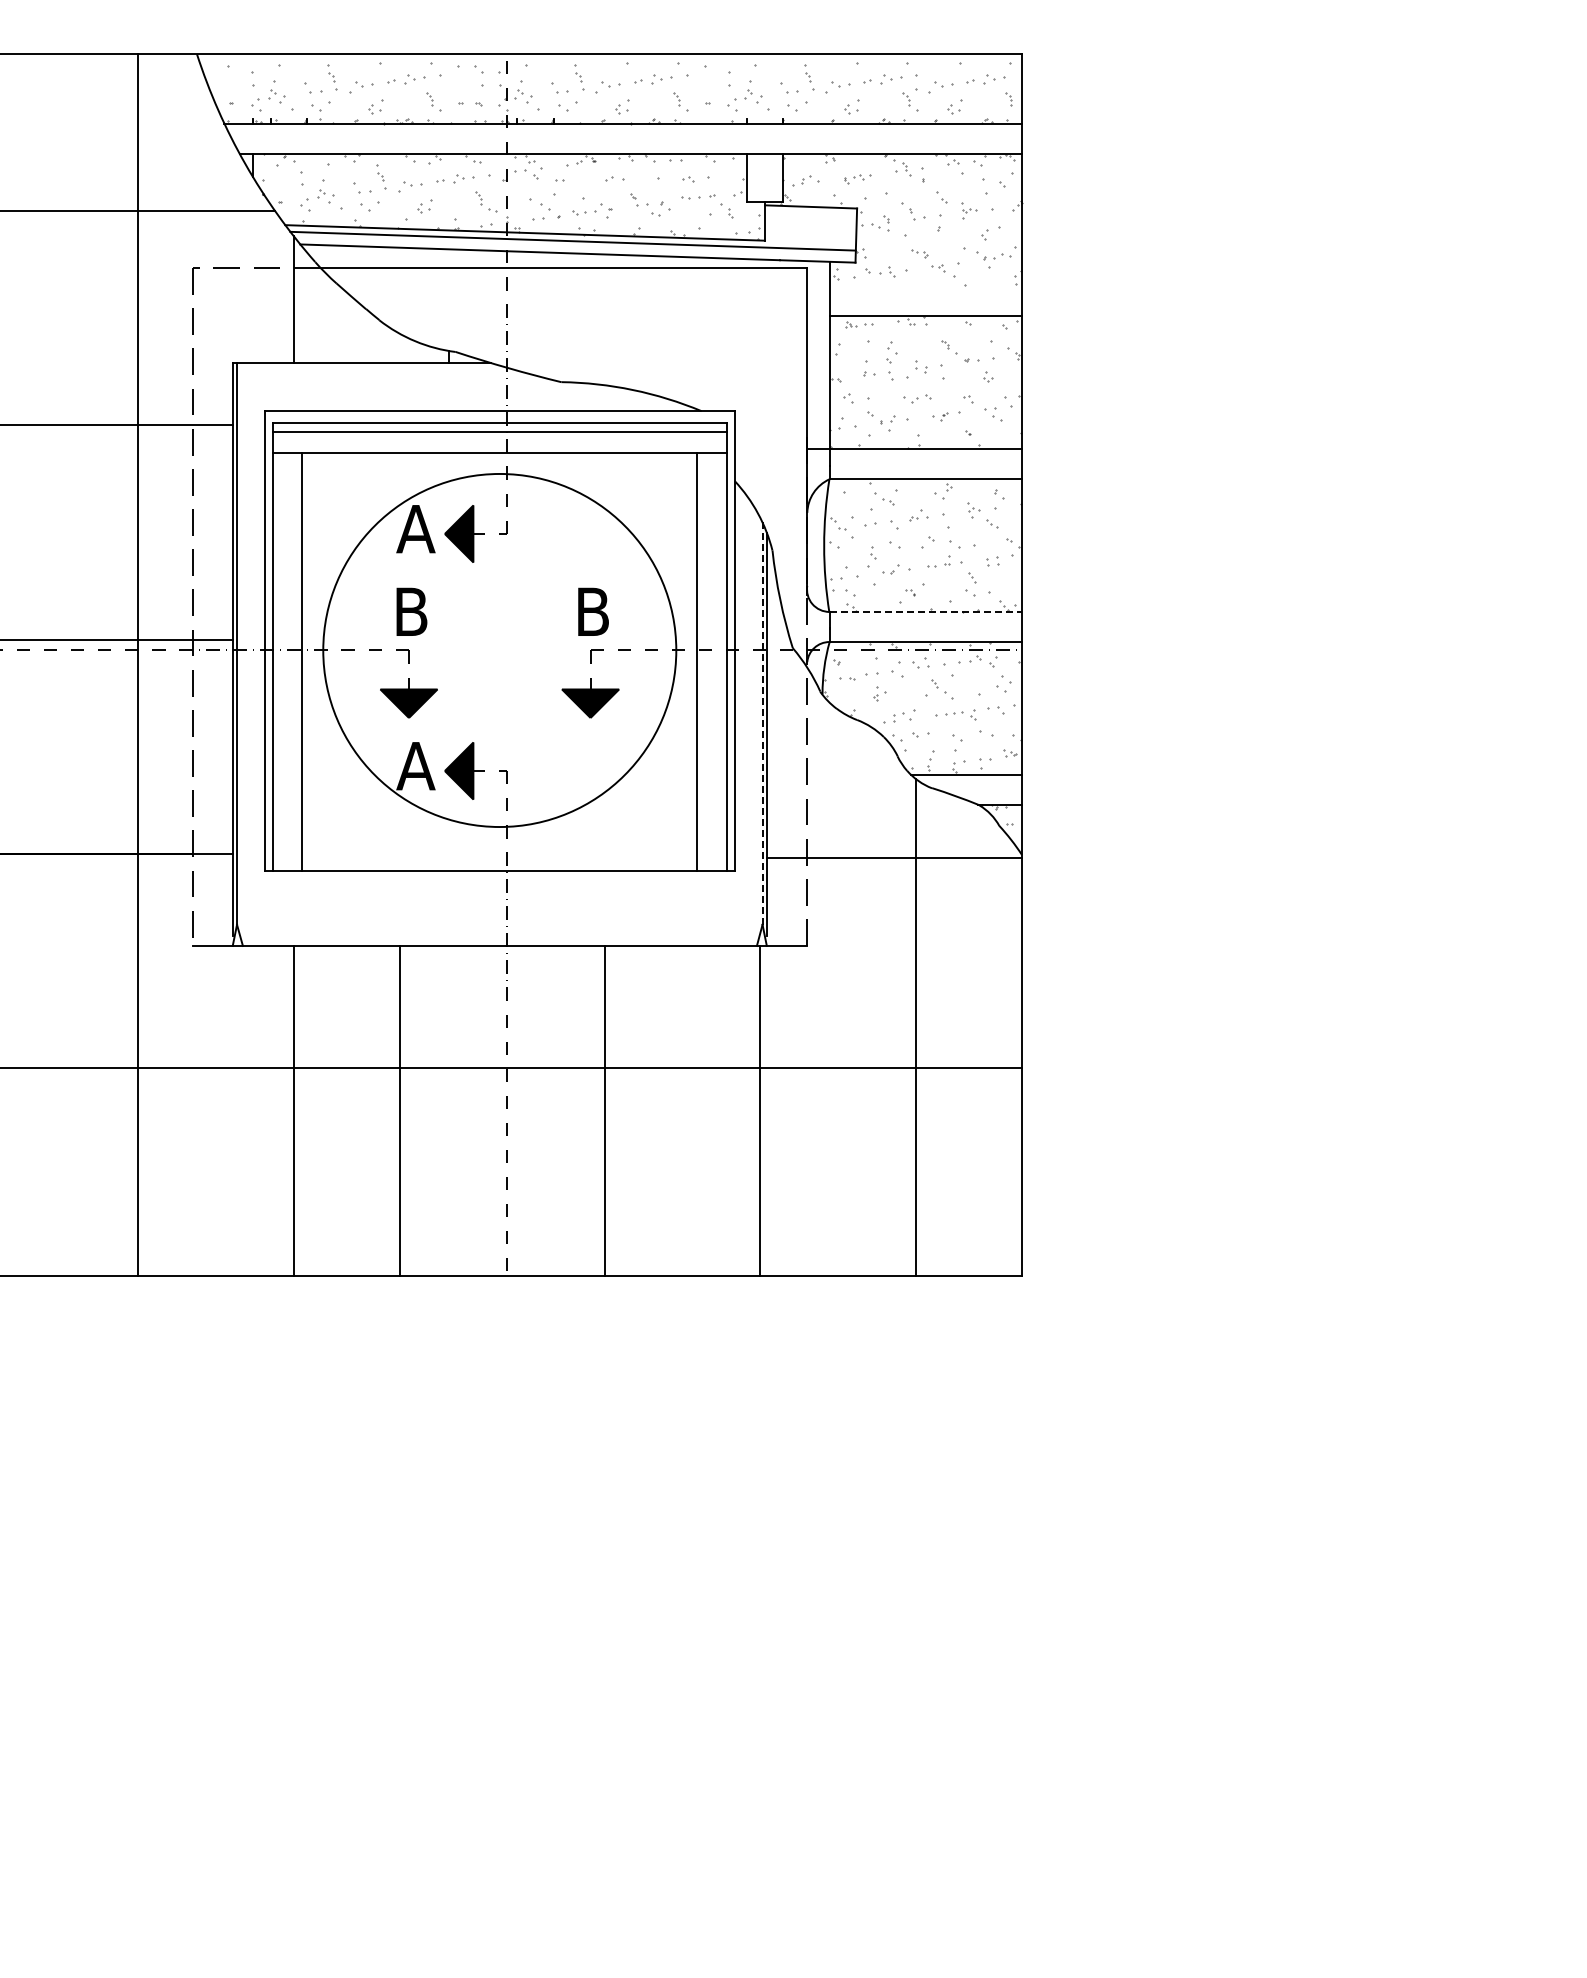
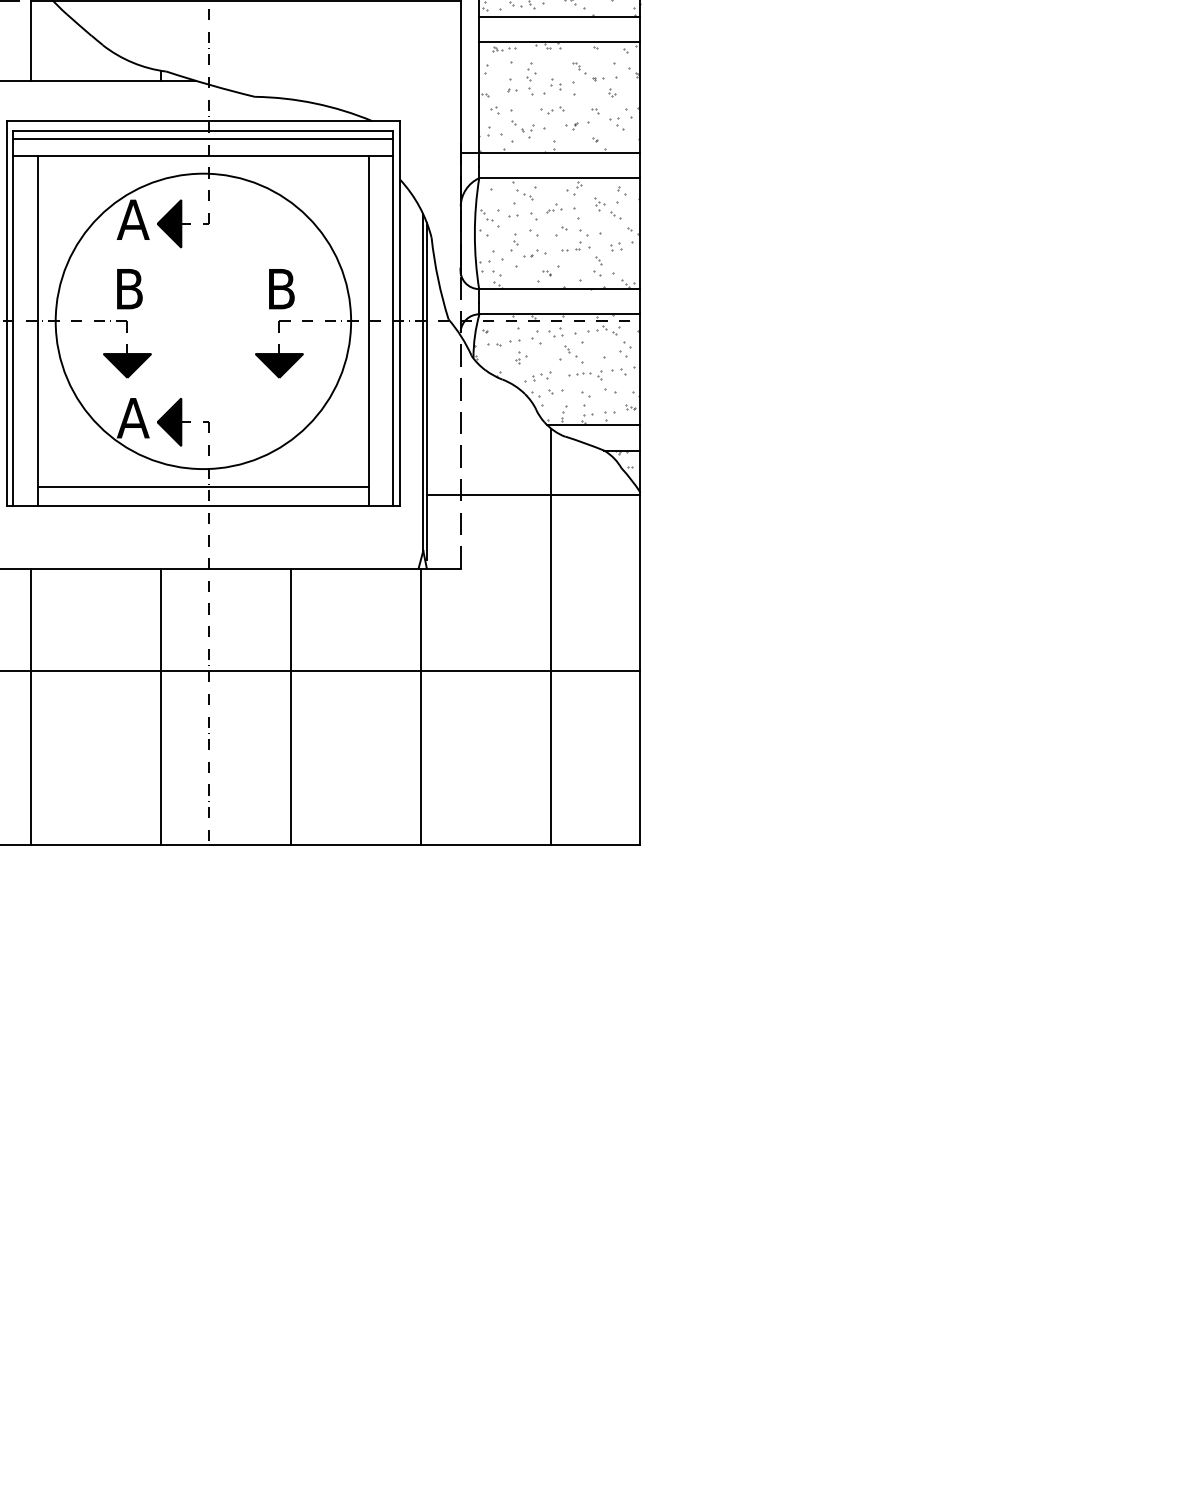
line: (925, 286) -> (559, 16), added
line: (926, 611) -> (560, 288), dashed -> solid
line: (762, 723) -> (423, 382), dashed -> solid
line: (499, 848) -> (203, 487), added
line: (400, 1110) -> (161, 706), moved

